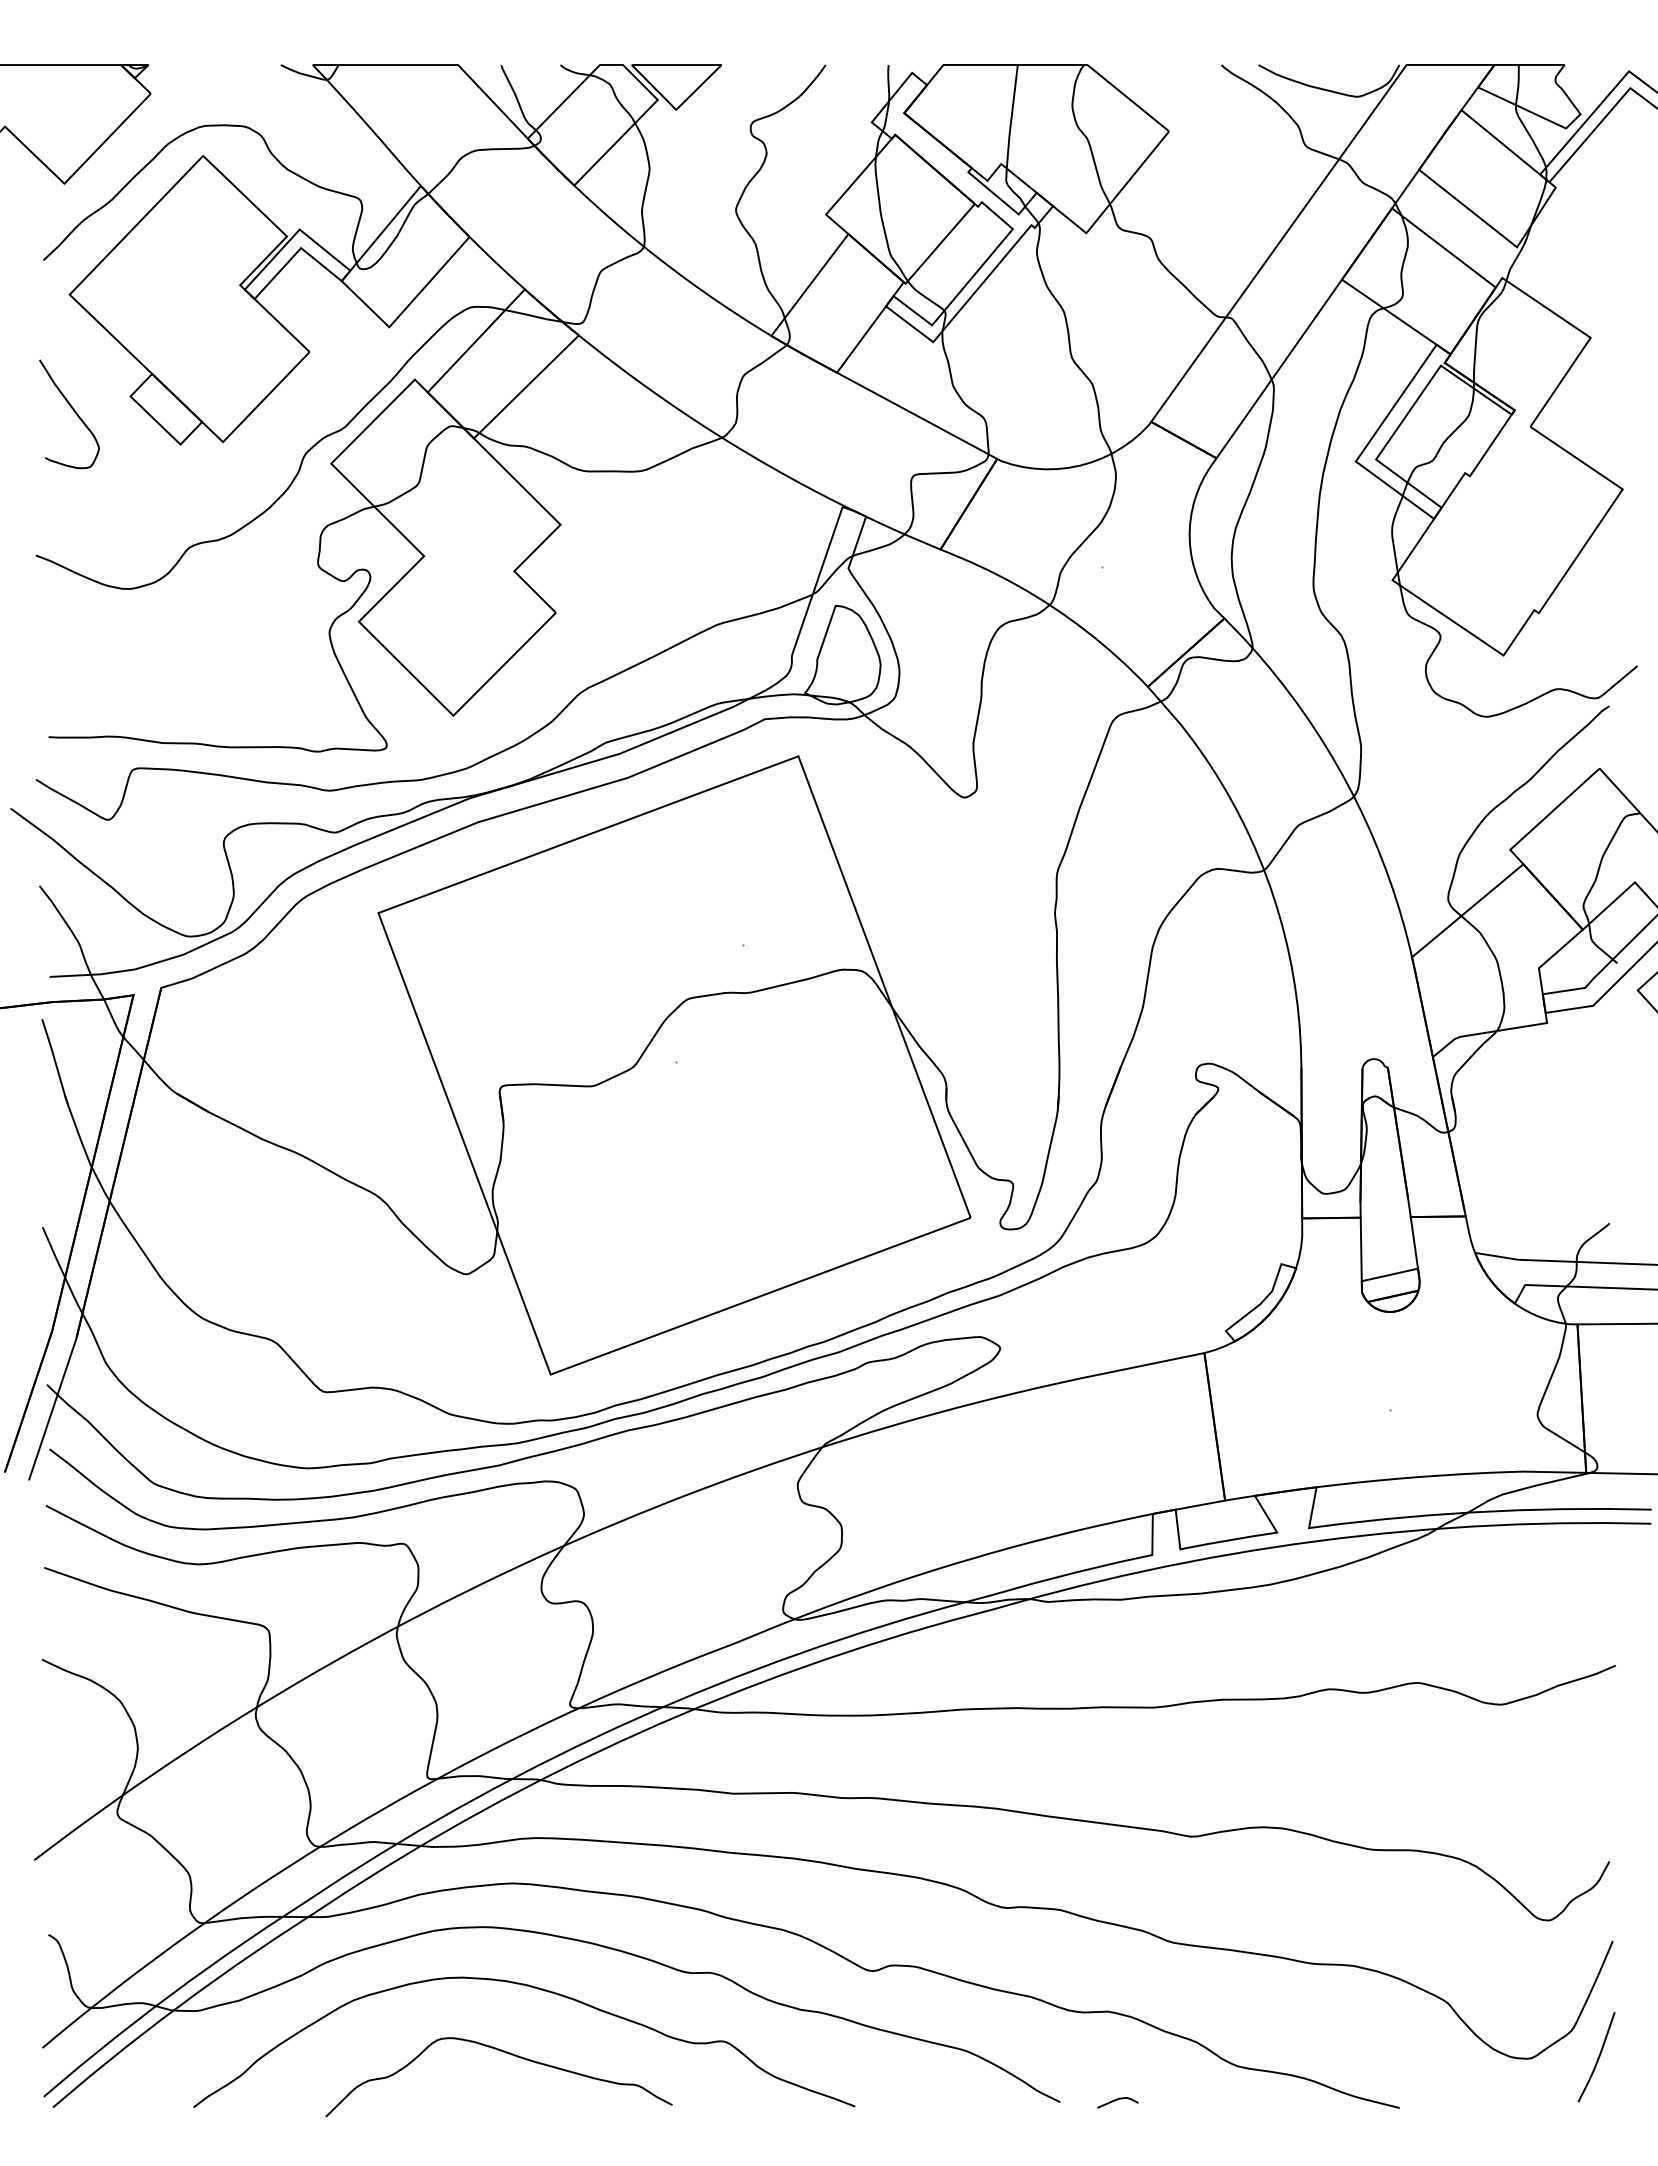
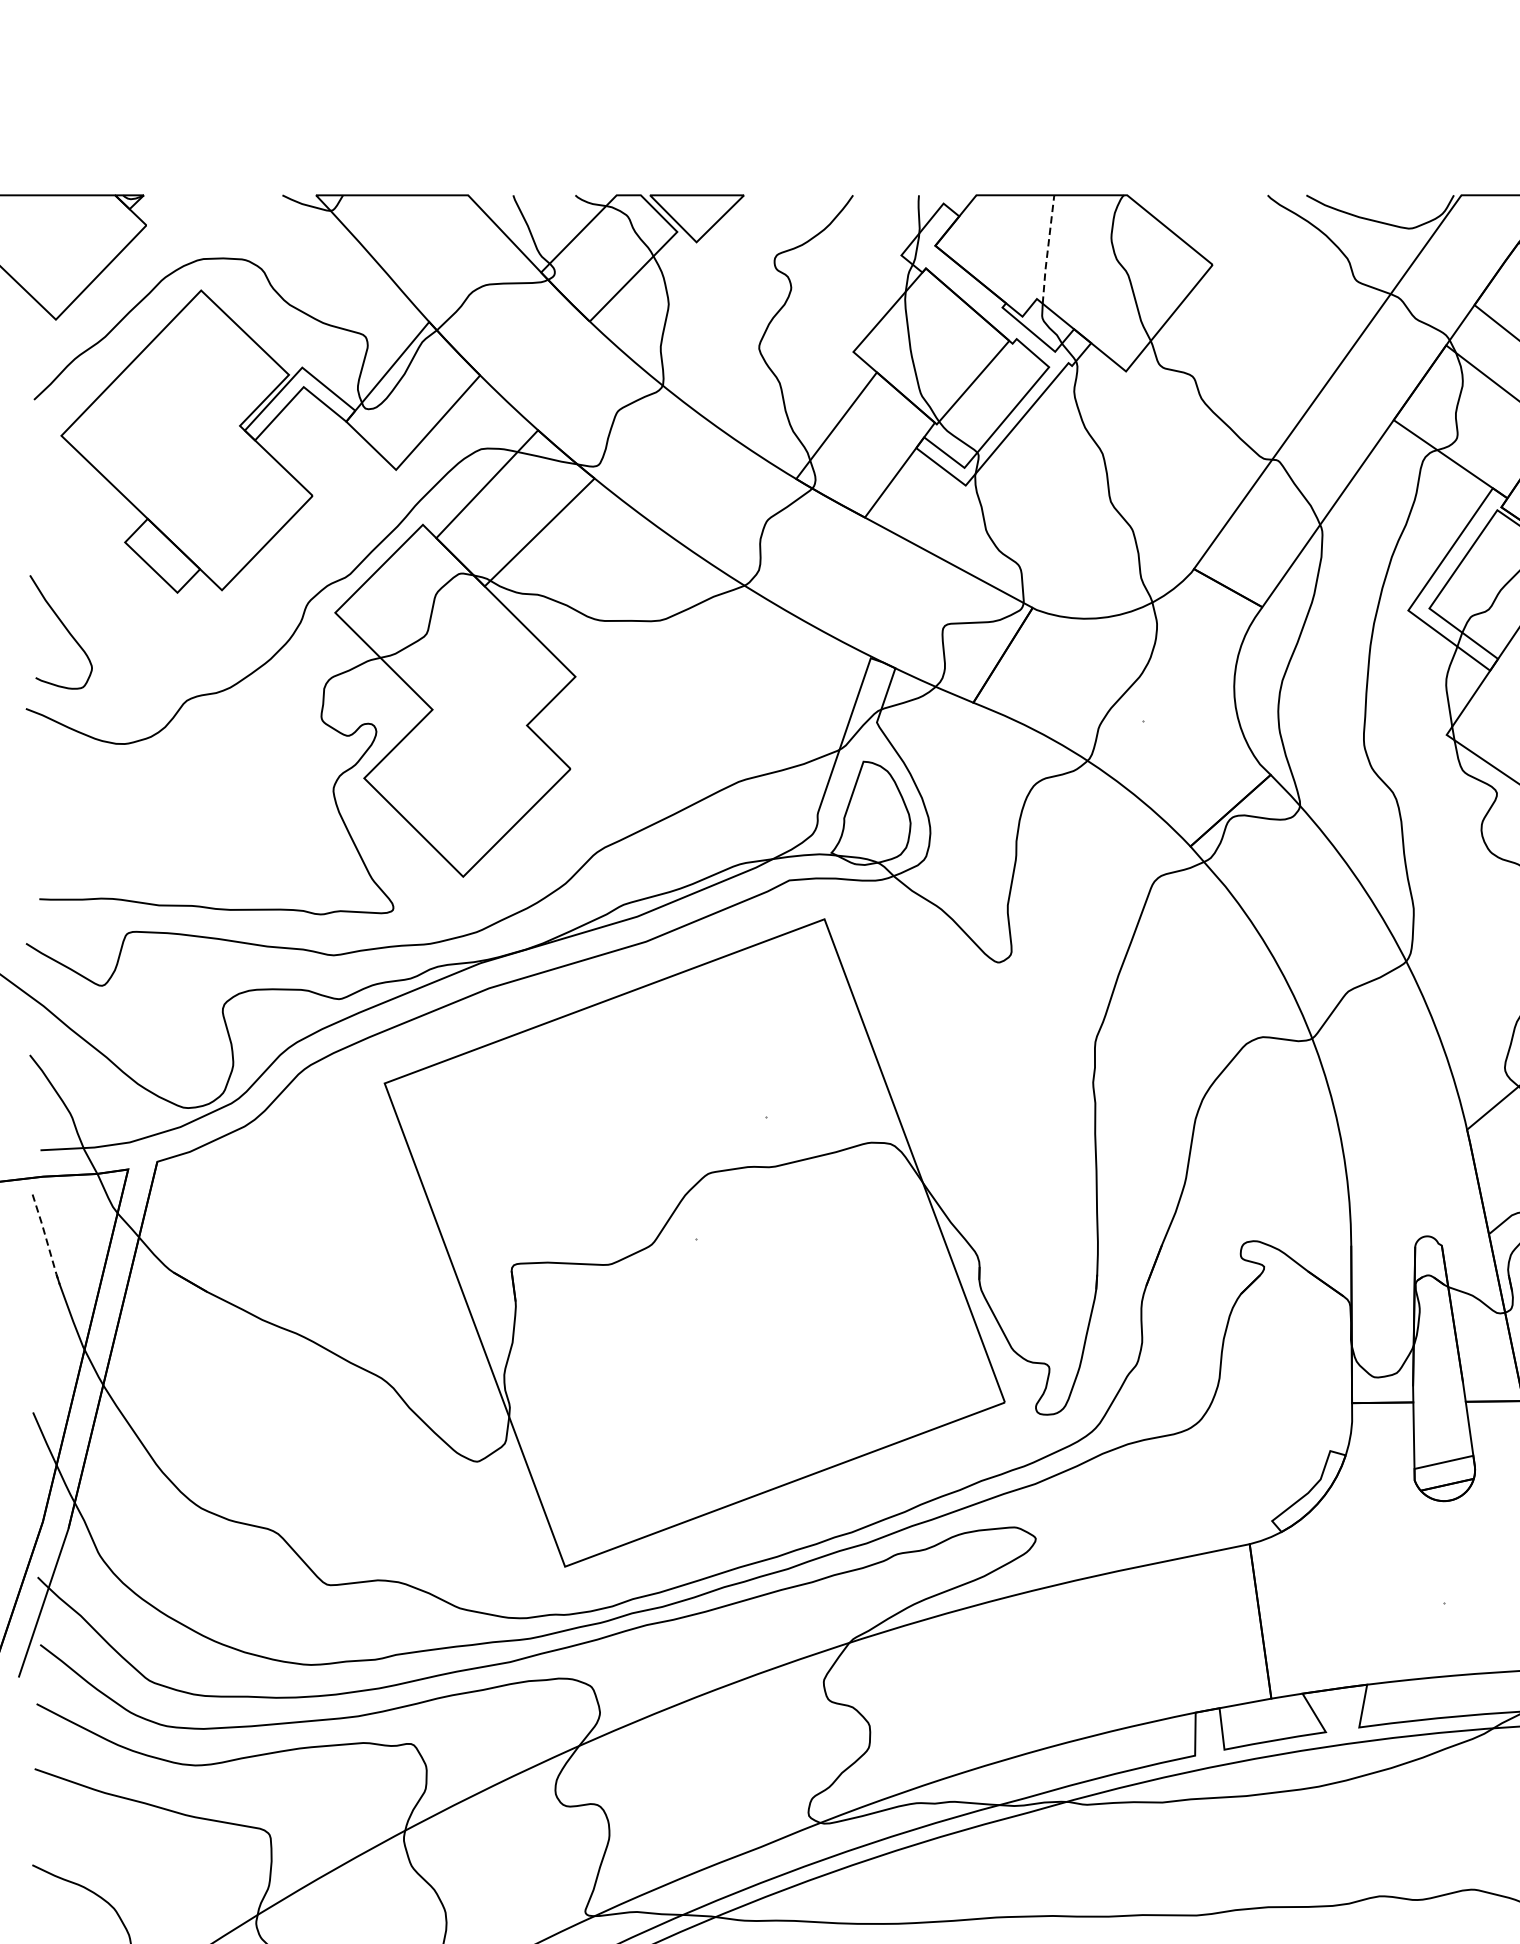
line: (1011, 116) -> (1047, 249), solid -> dashed
curve: (73, 411) -> (65, 629), moved
line: (55, 1062) -> (46, 1239), solid -> dashed

